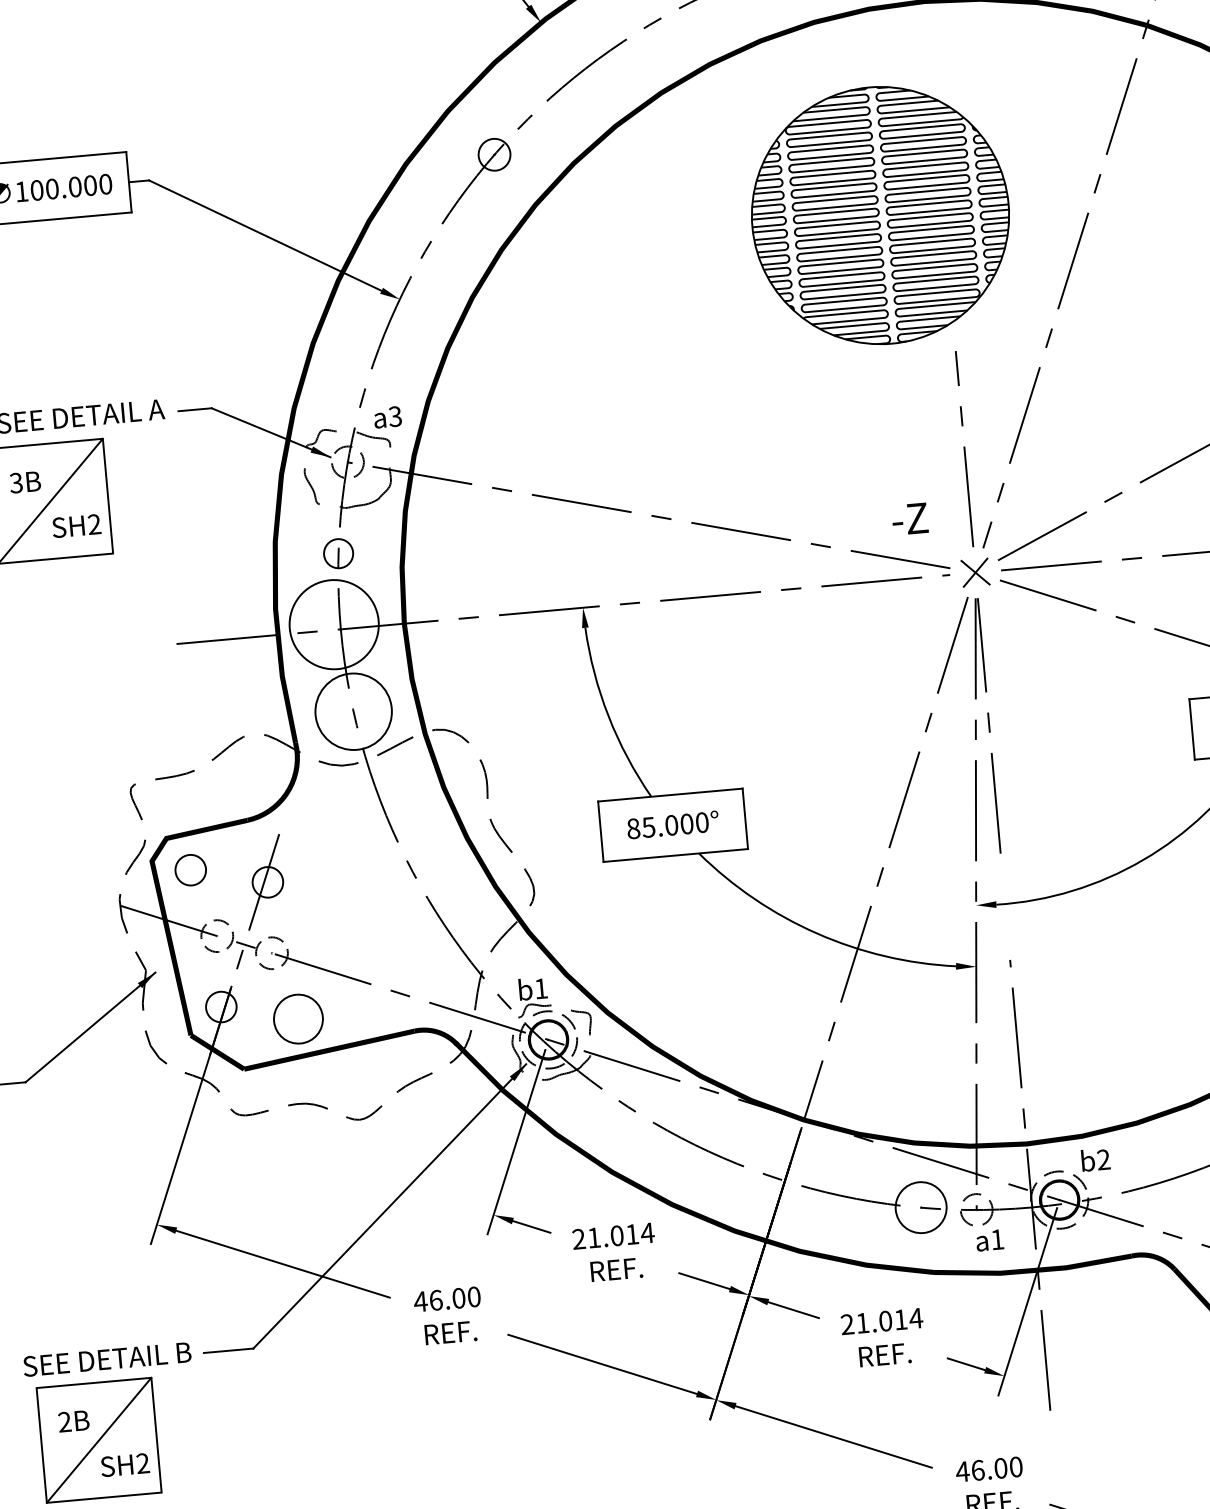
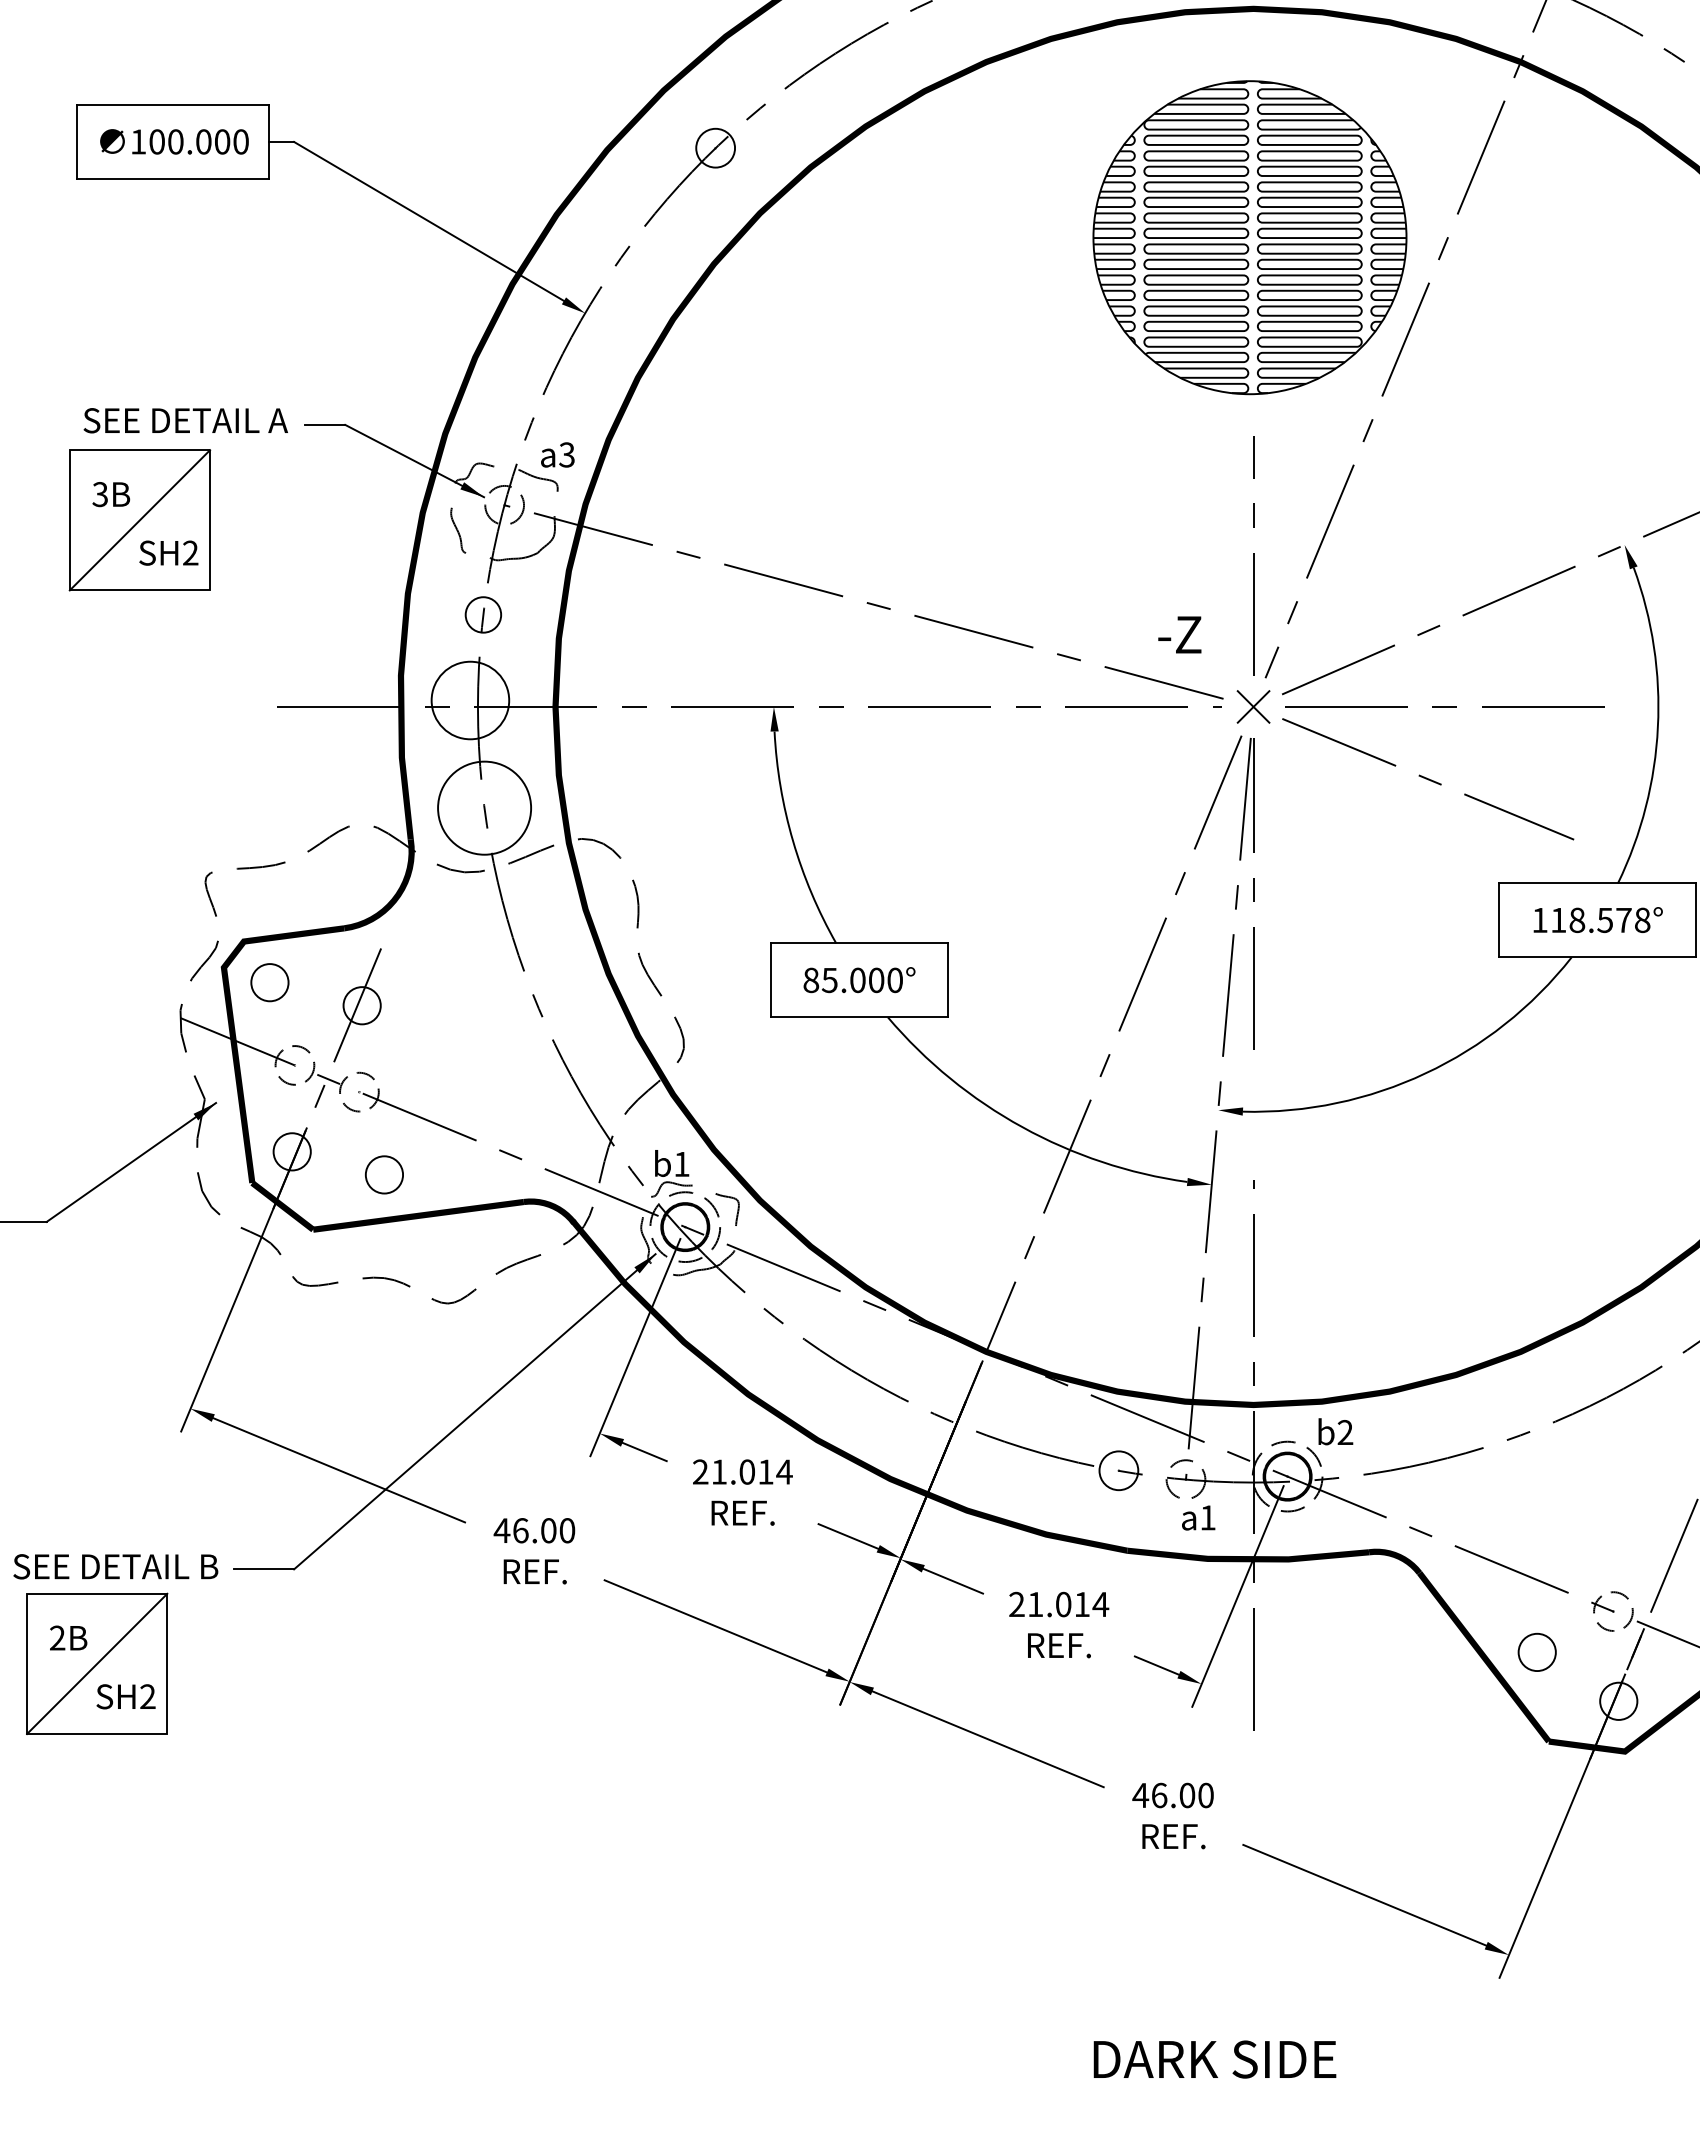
part: (880, 215) -> (1249, 237), moved
circle: (334, 624) -> (470, 700), size x0.71
circle: (298, 1018) -> (384, 1174), size x0.62
circle: (920, 1207) -> (1118, 1470), size x0.62

